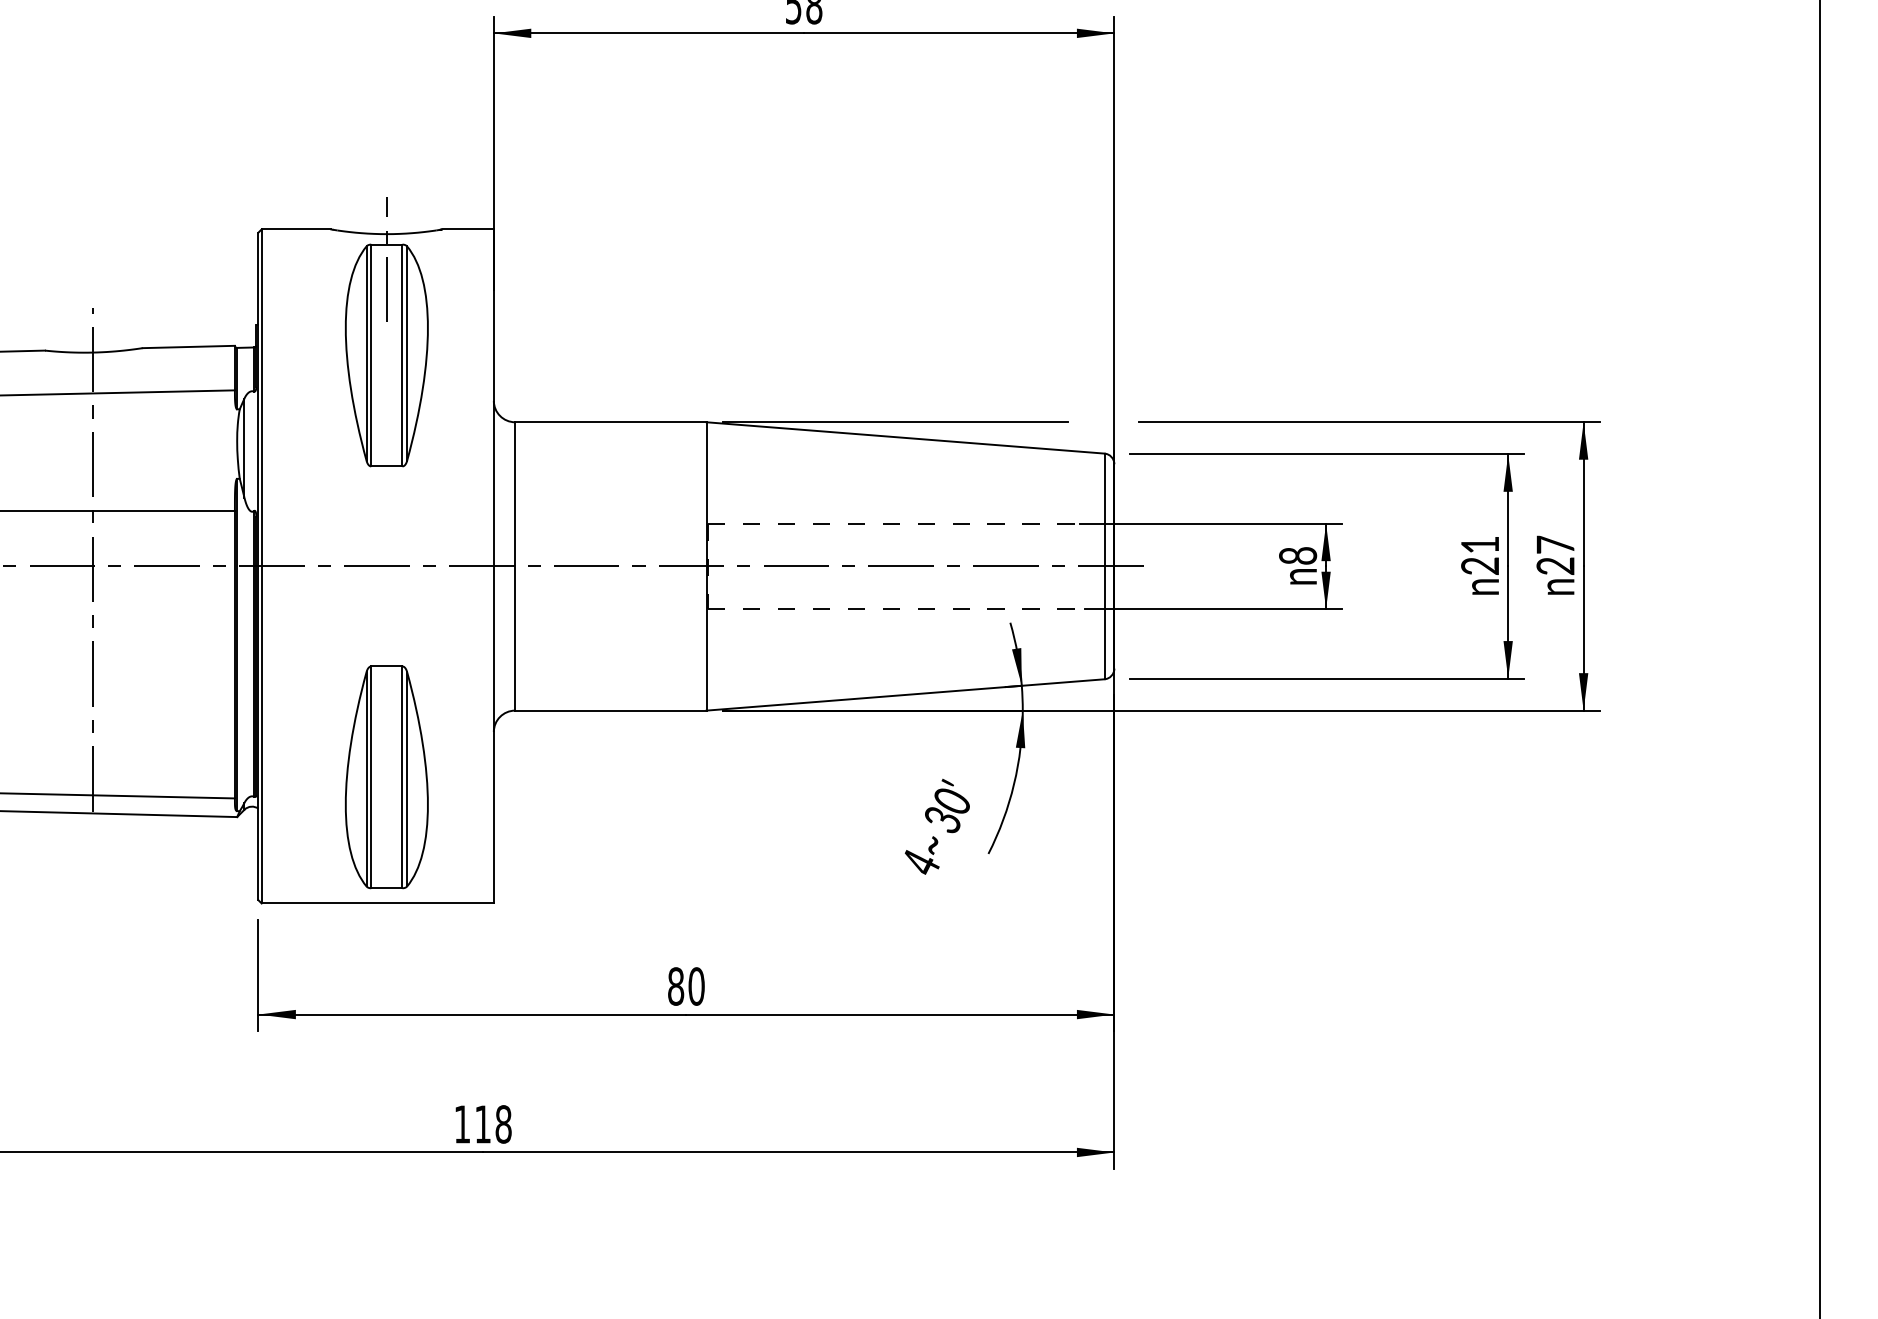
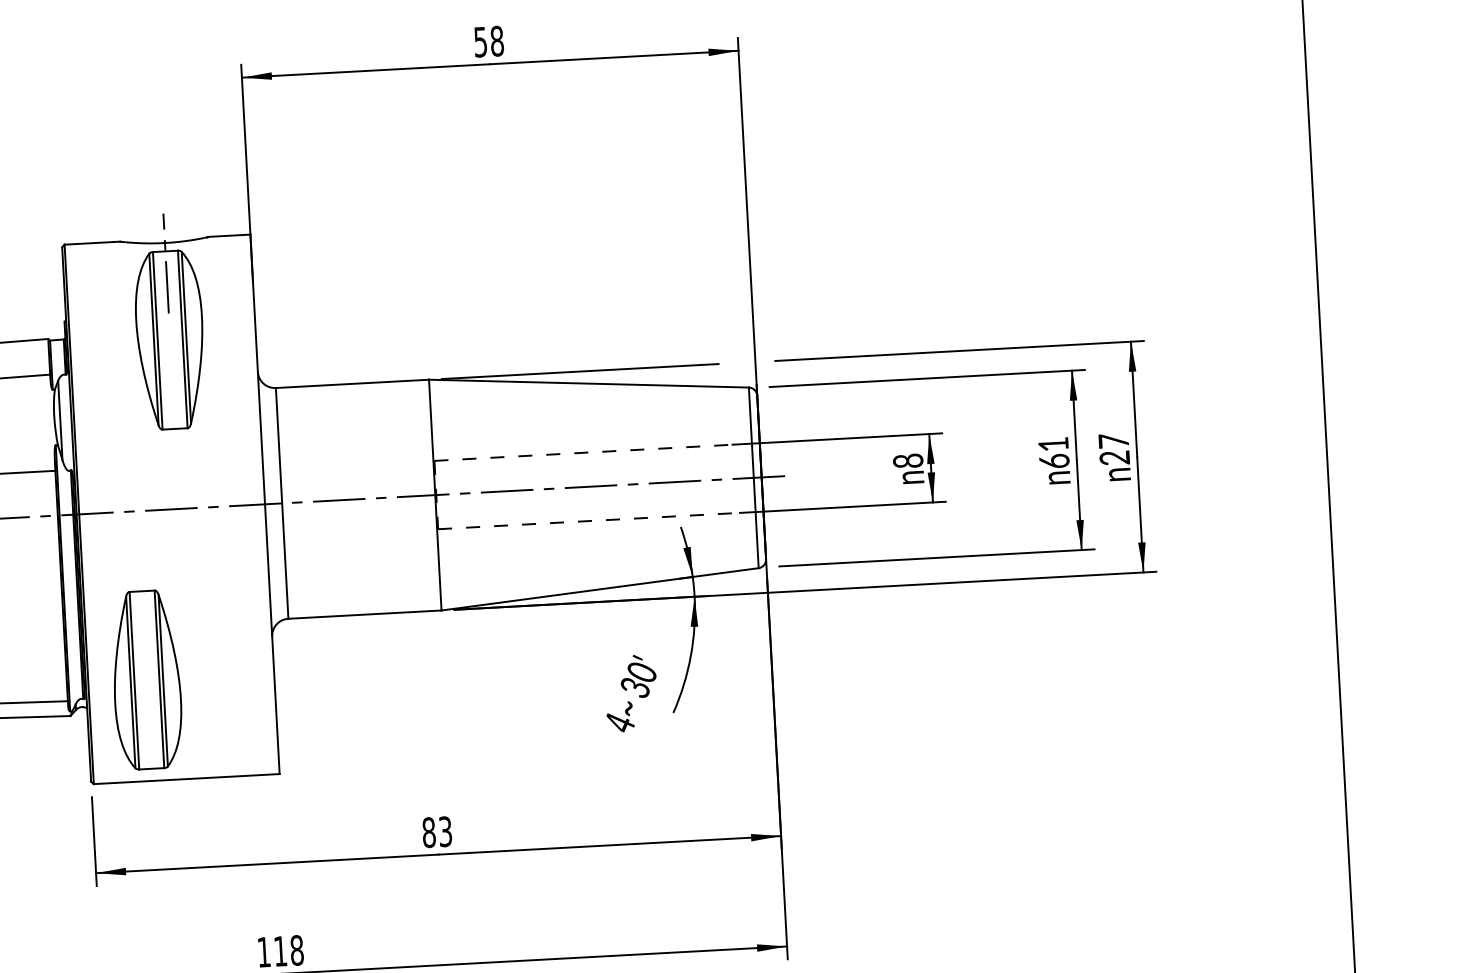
text: (1480, 565) -> (1054, 460), 21 -> 61
part: (386, 777) -> (146, 680), moved
text: (696, 986) -> (445, 831), 80 -> 83

